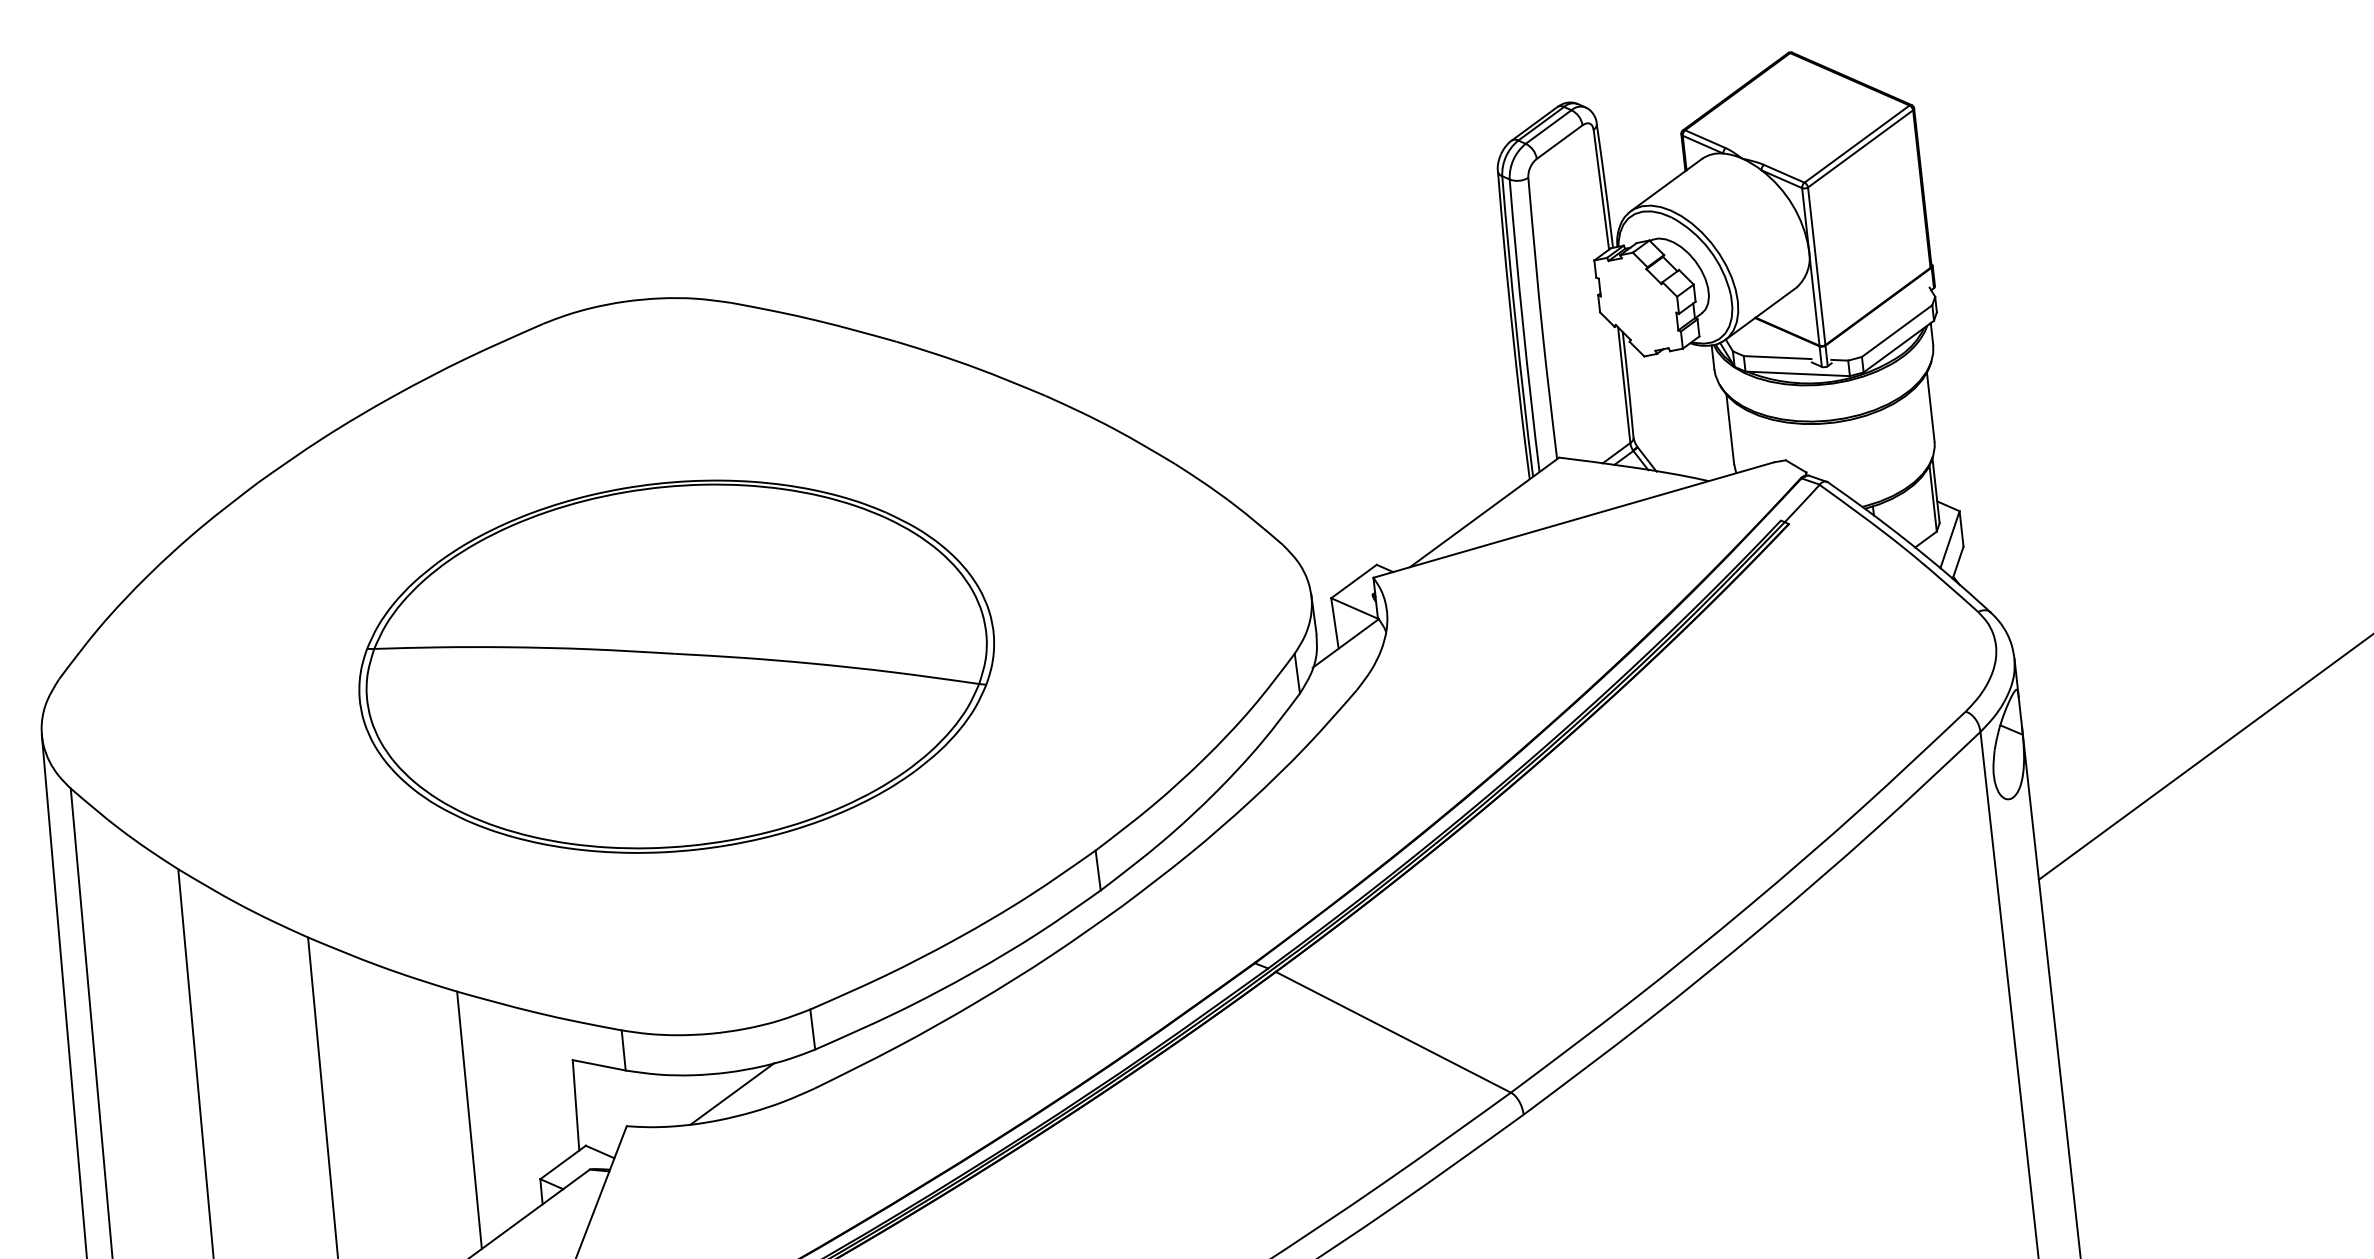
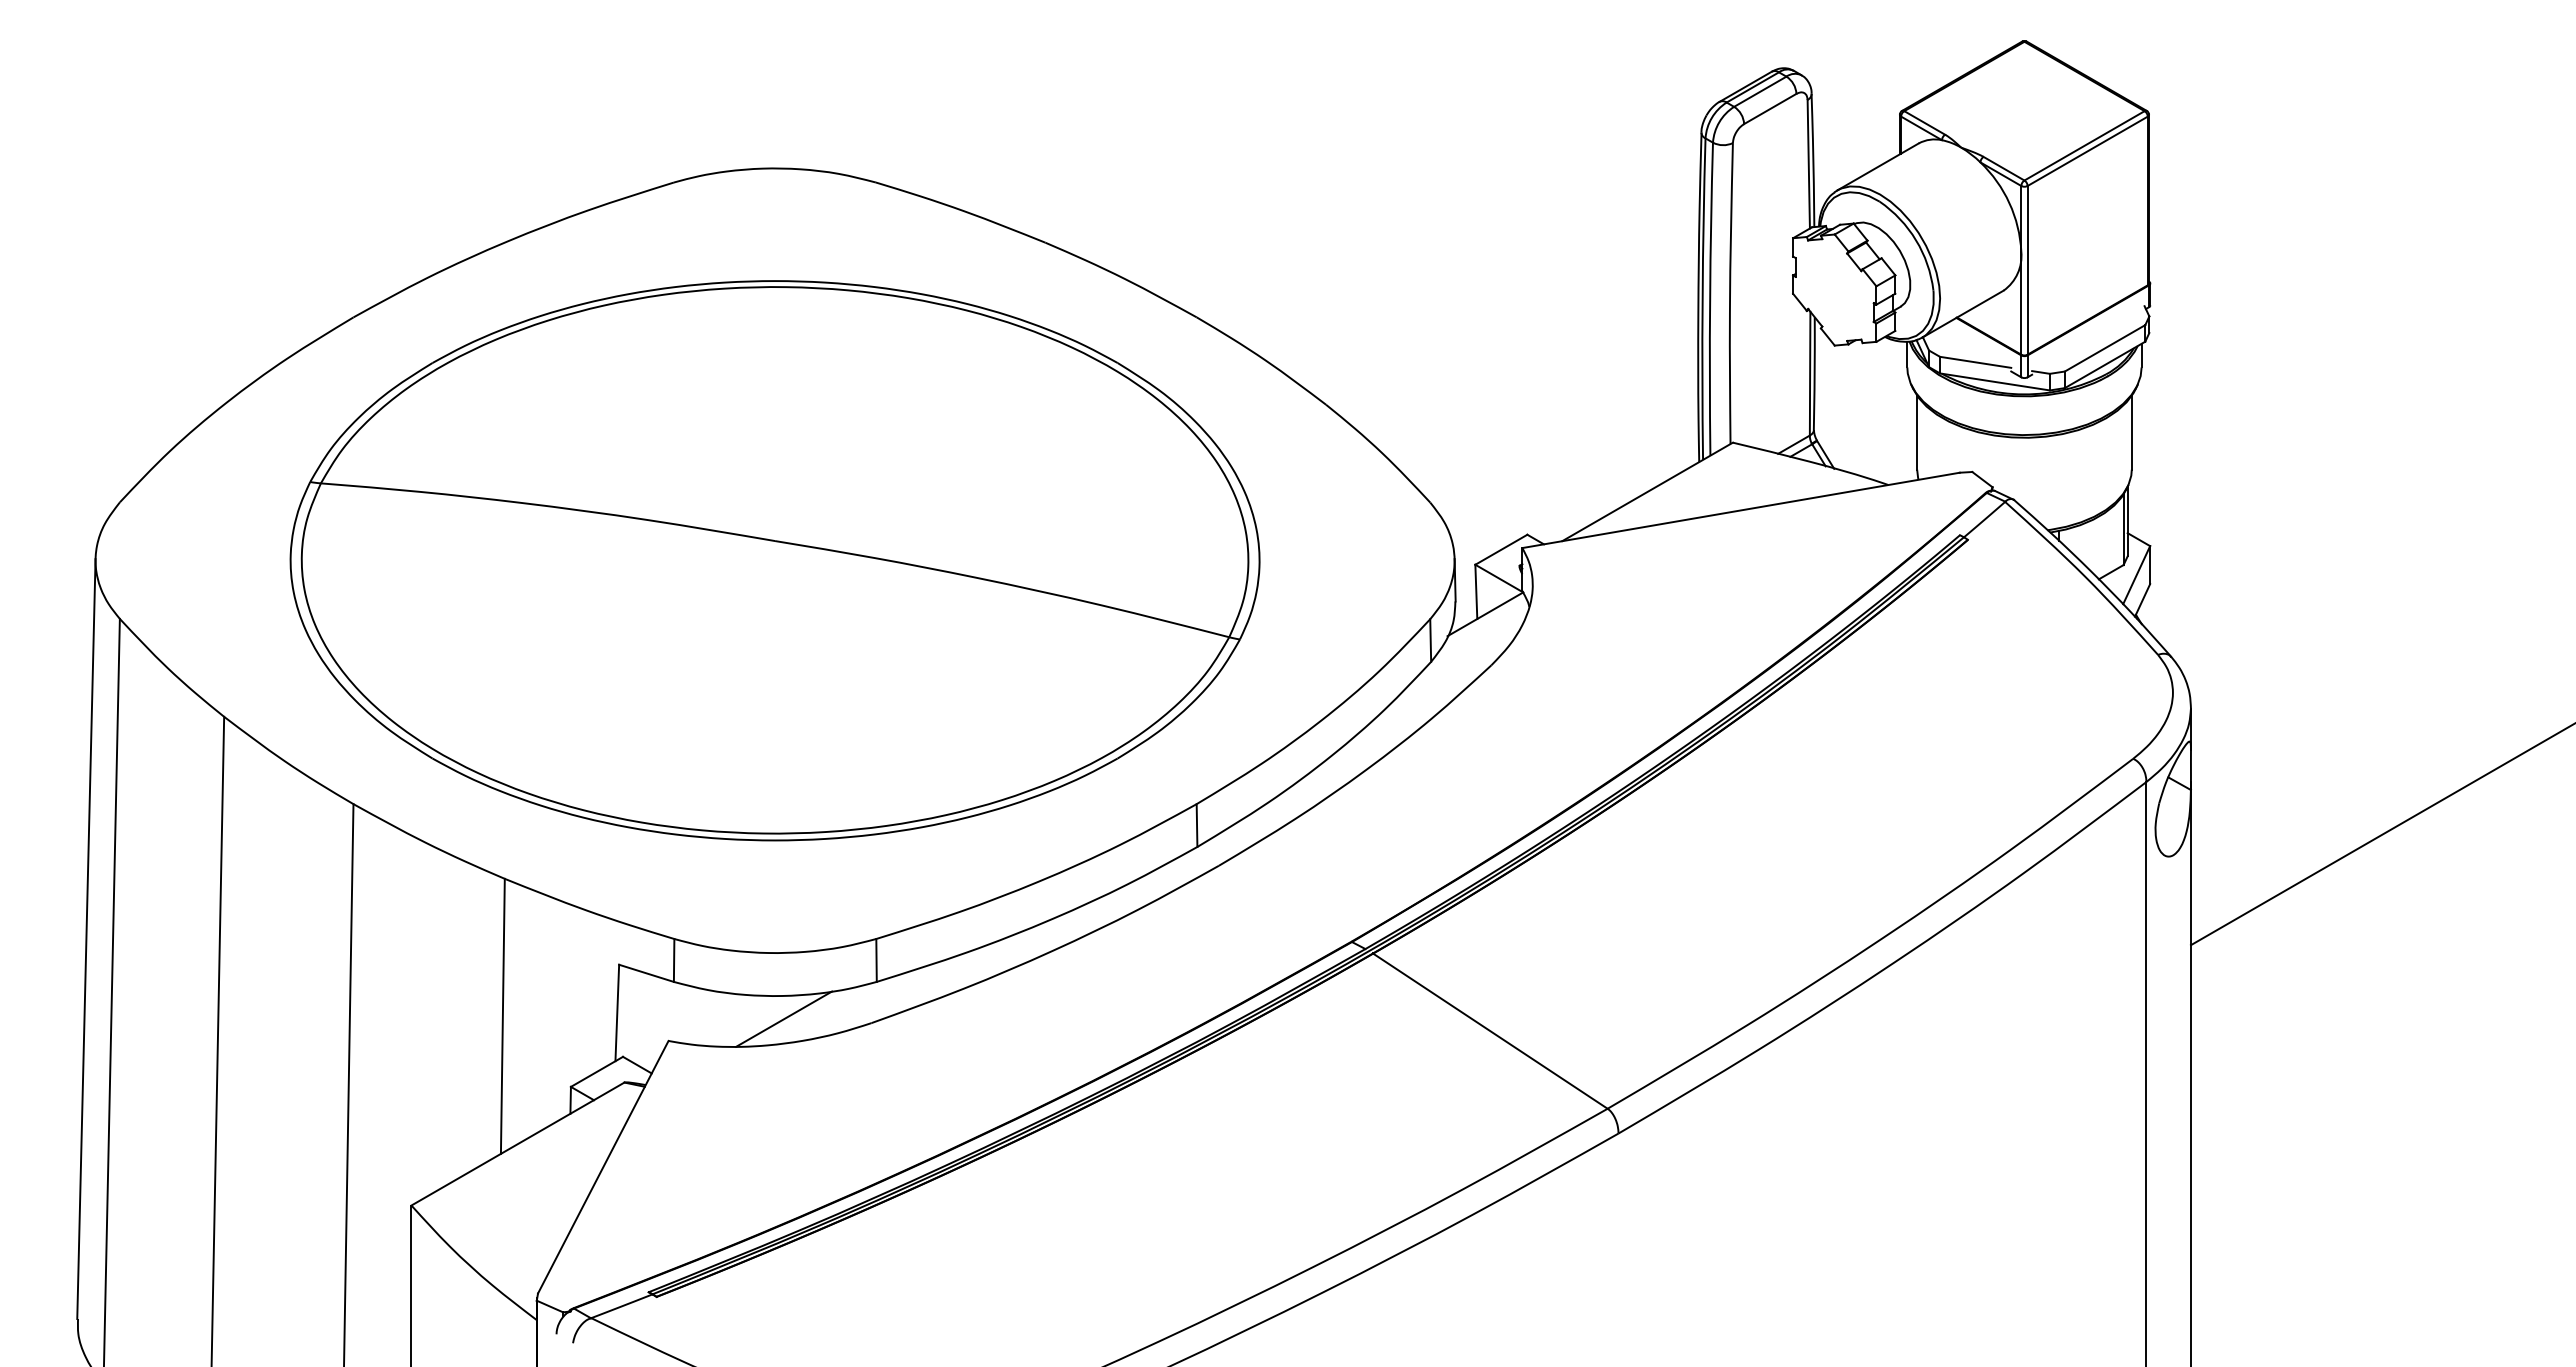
part: (676, 666) -> (774, 560), size x1.43

